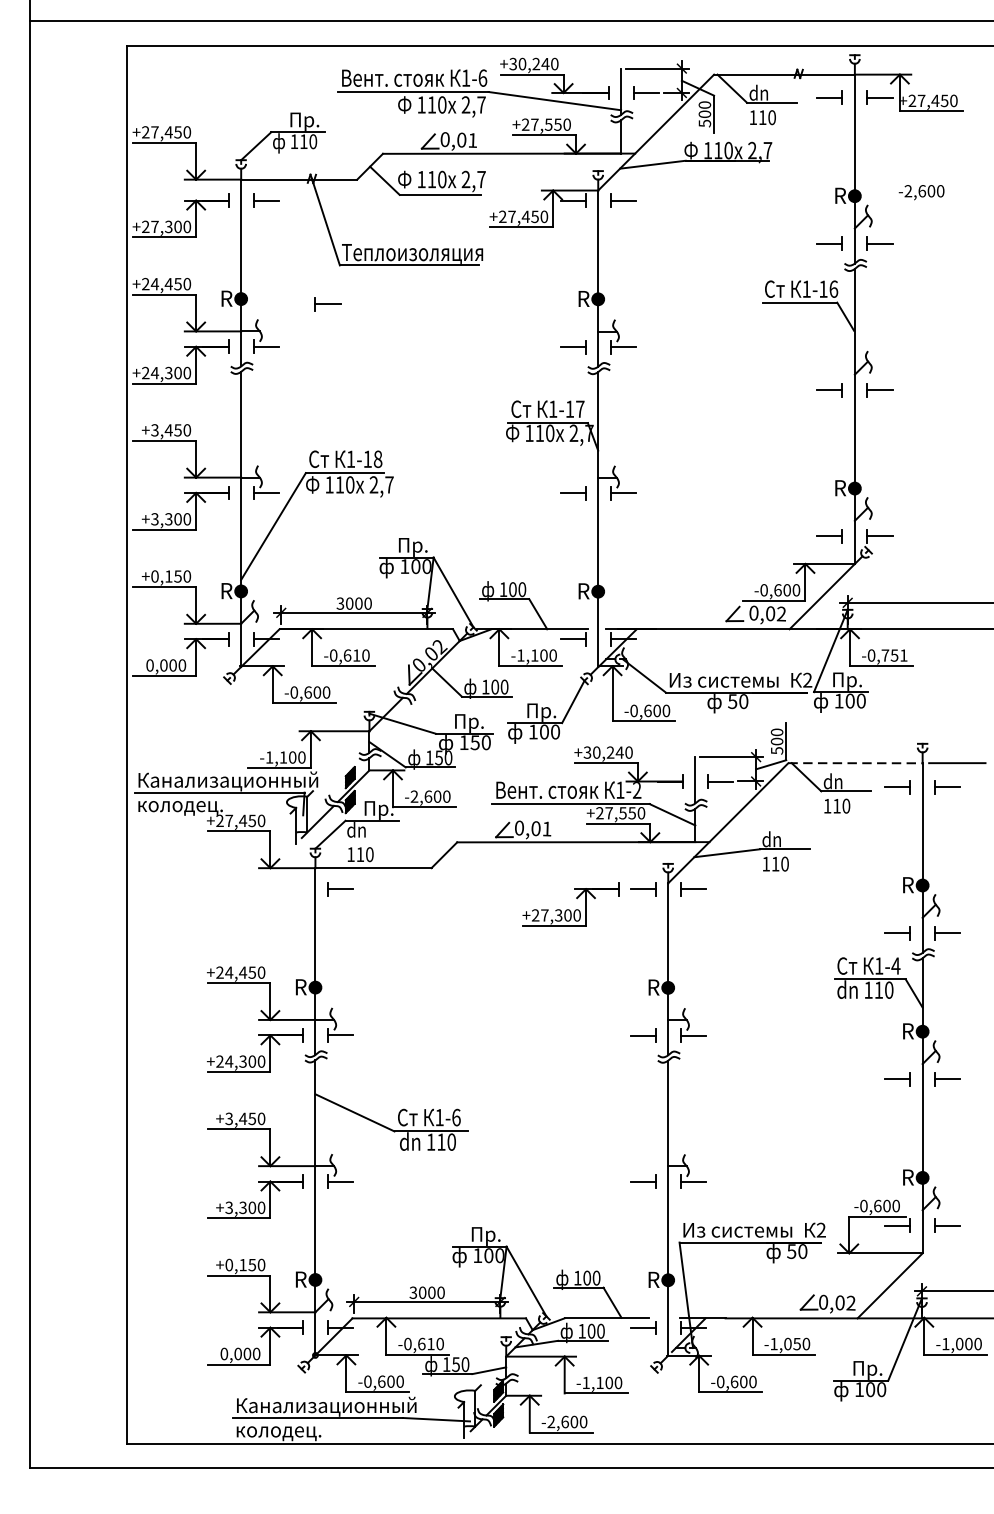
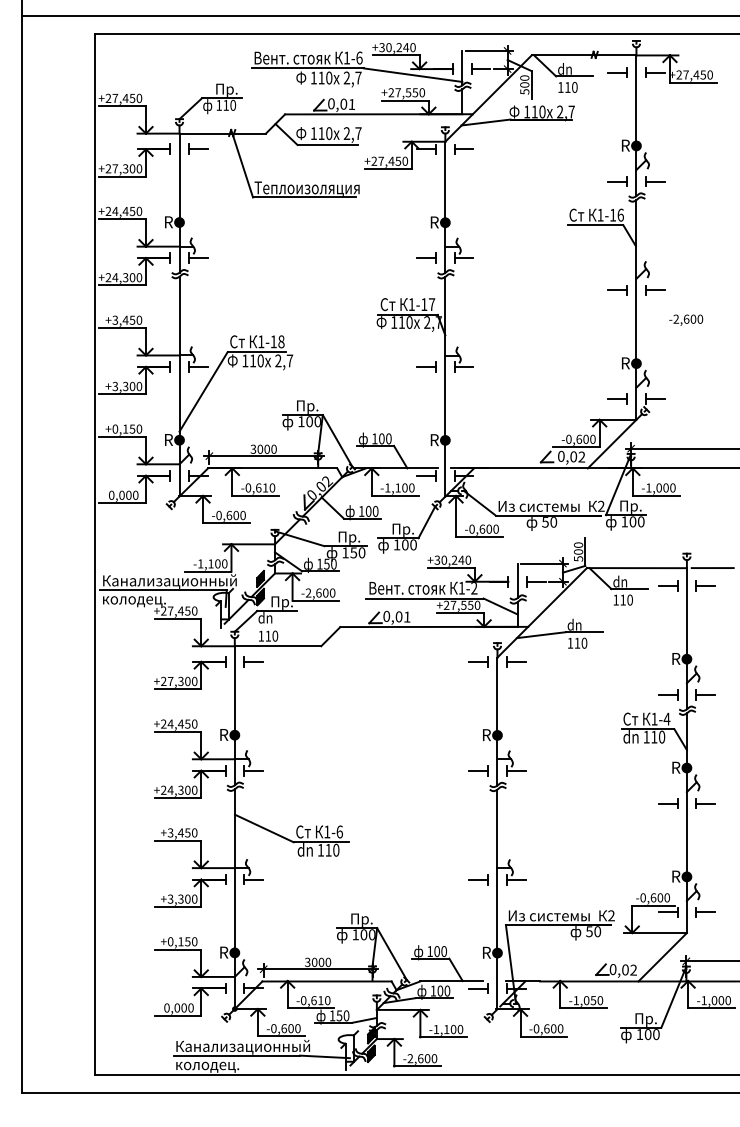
text: (922, 191) -> (686, 319), moved
part: (328, 303) -> (244, 225), removed
text: (887, 654) -> (660, 487), -0,751 -> -1,000
line: (854, 763) -> (636, 568), dashed -> solid
part: (571, 903) -> (190, 672), moved

